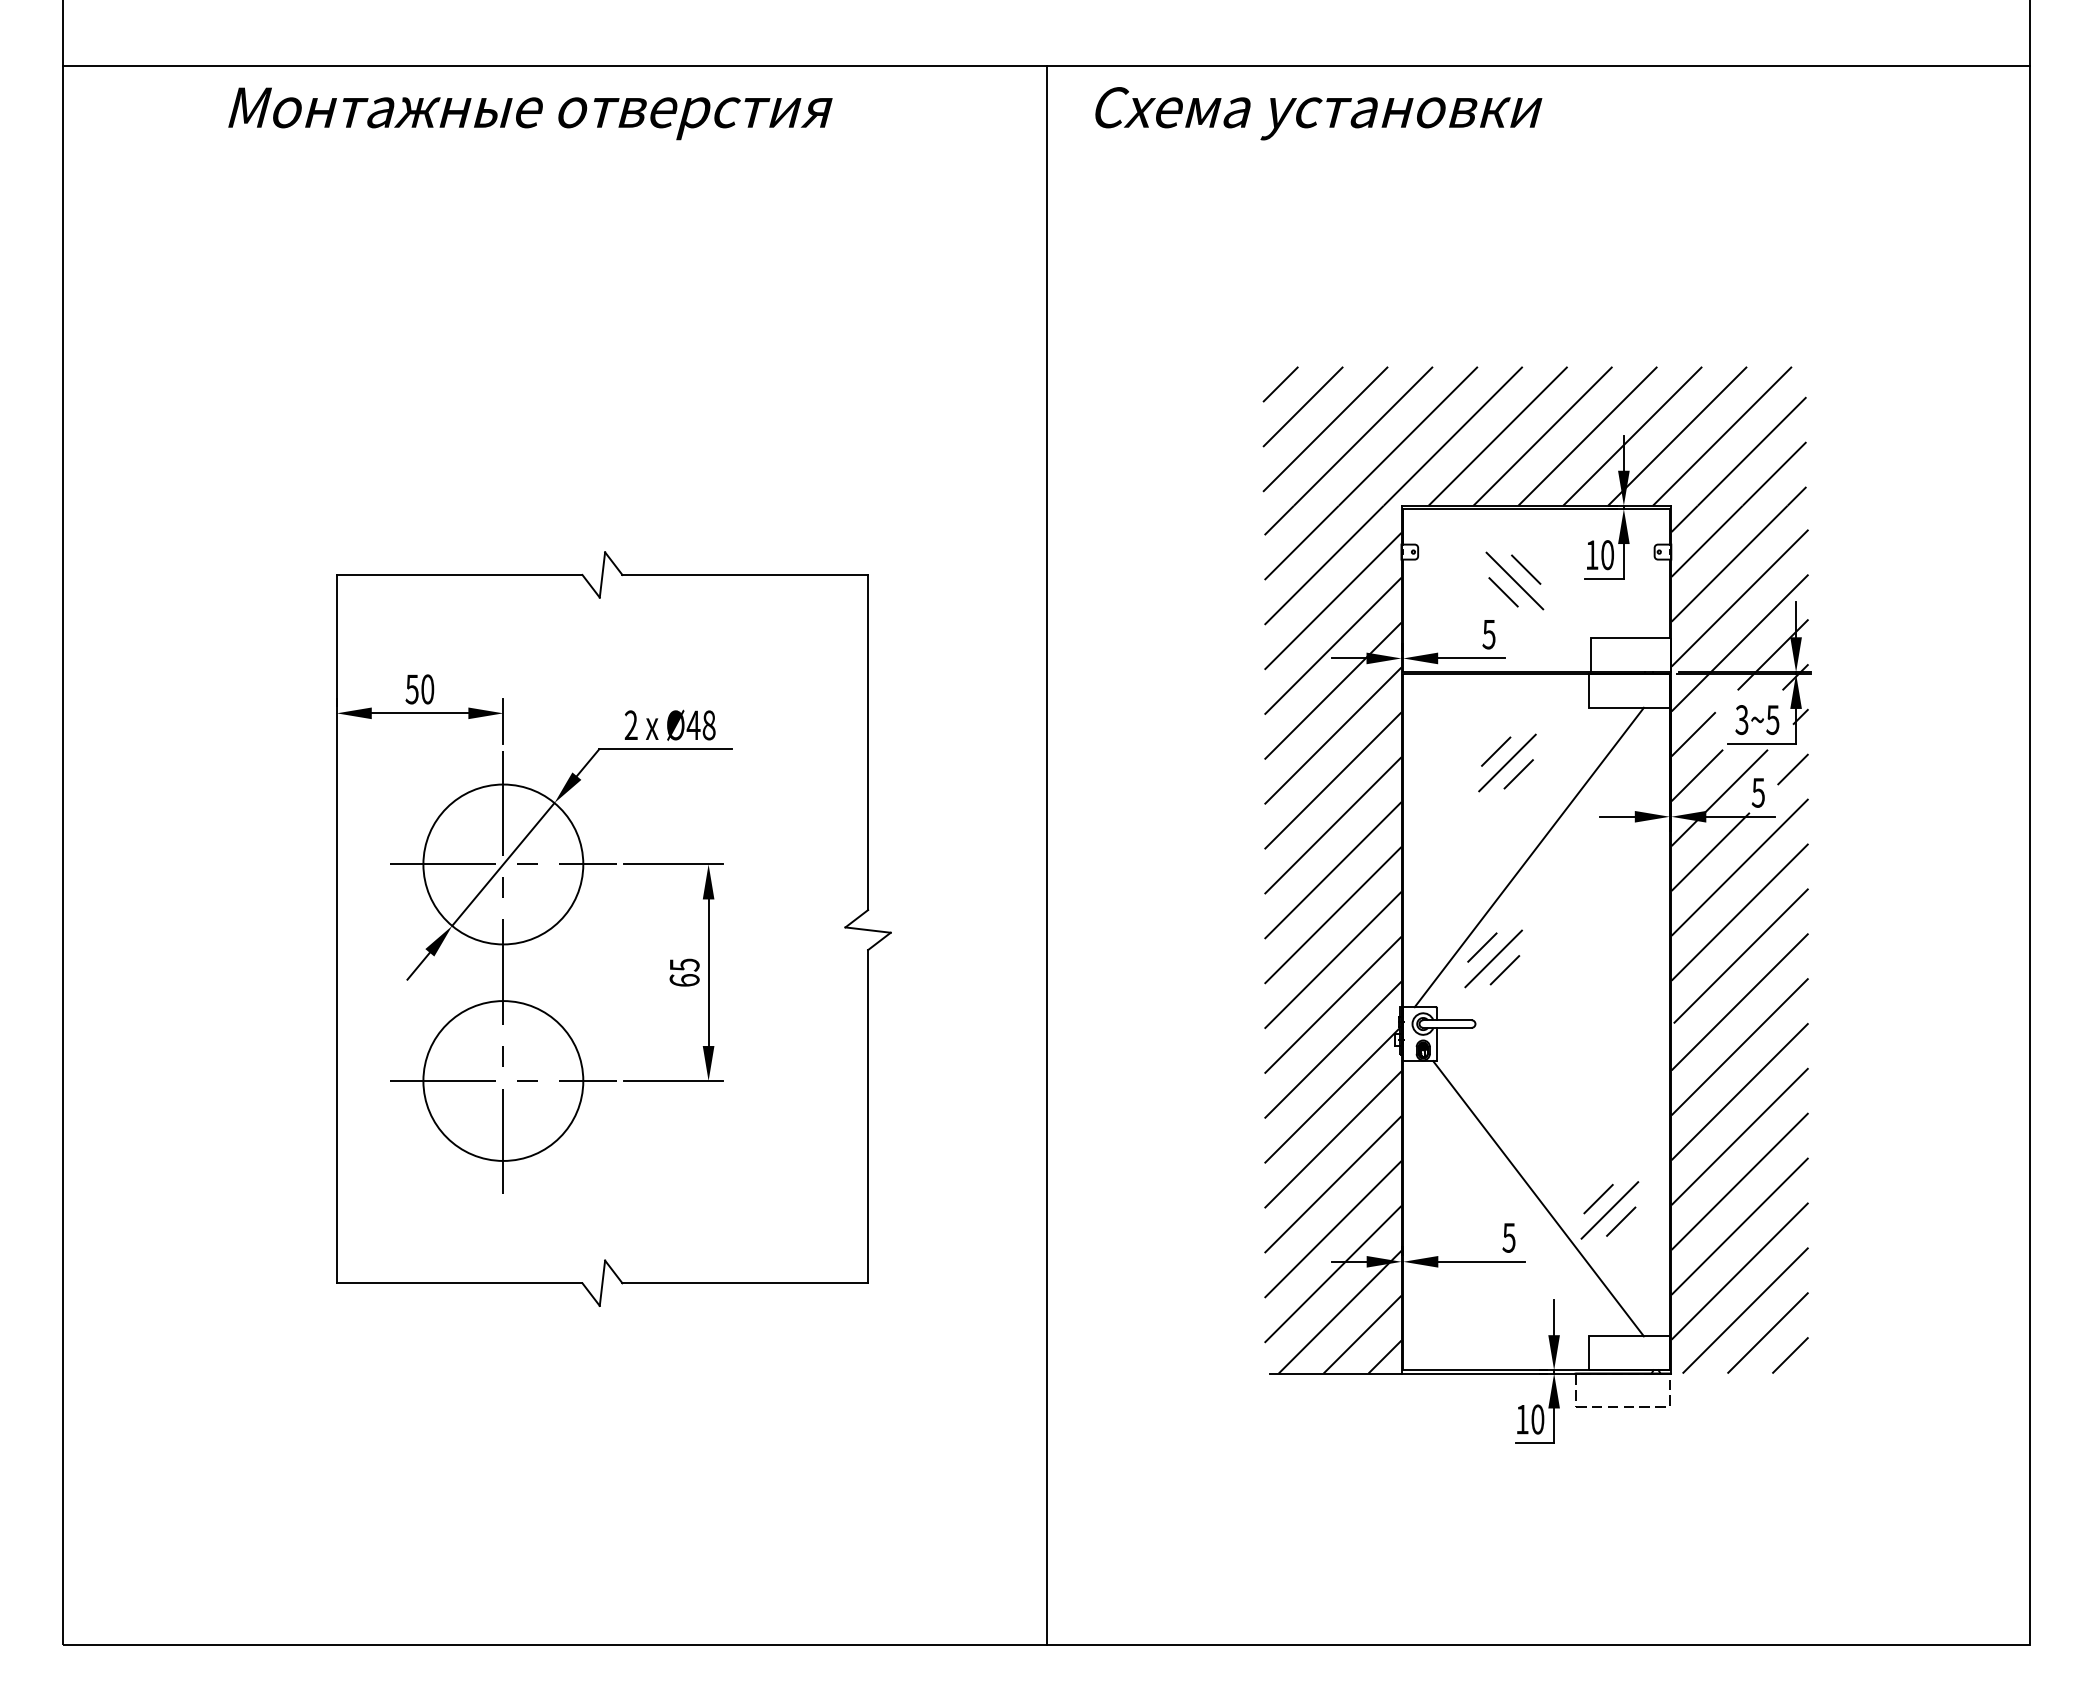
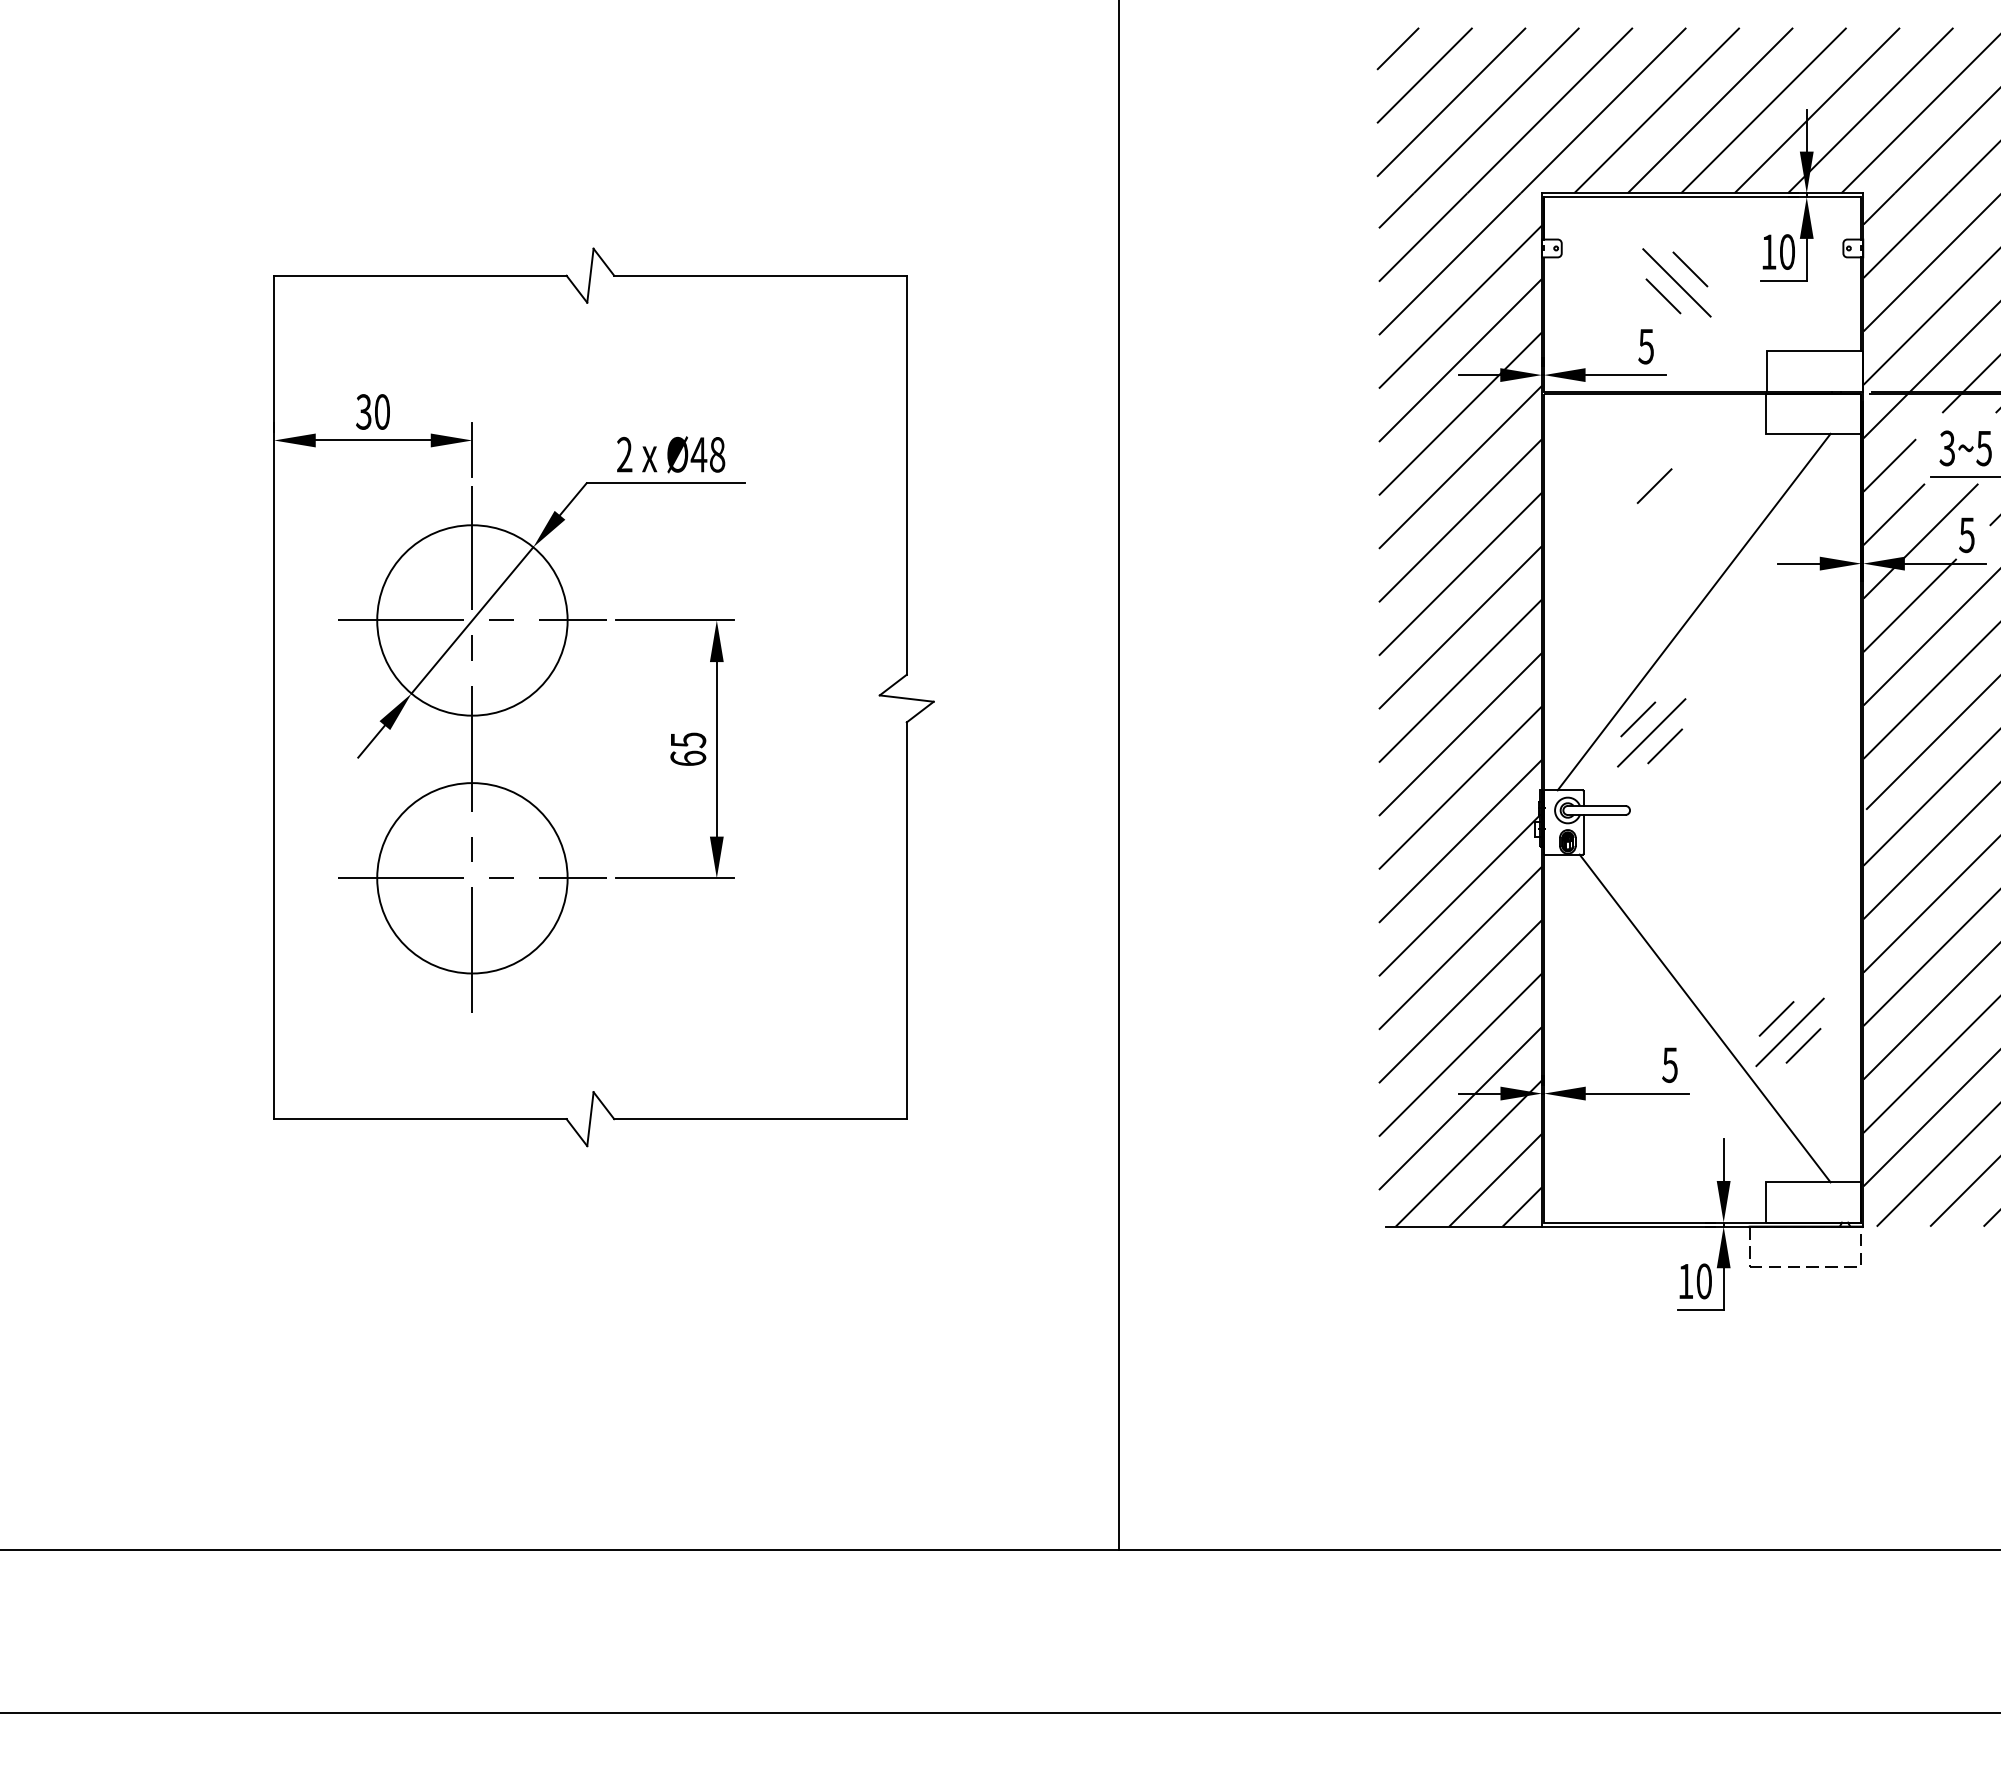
text: (412, 688) -> (364, 410), 50 -> 30
line: (1507, 762) -> (1668, 499), removed
line: (1518, 774) -> (1681, 513), removed

